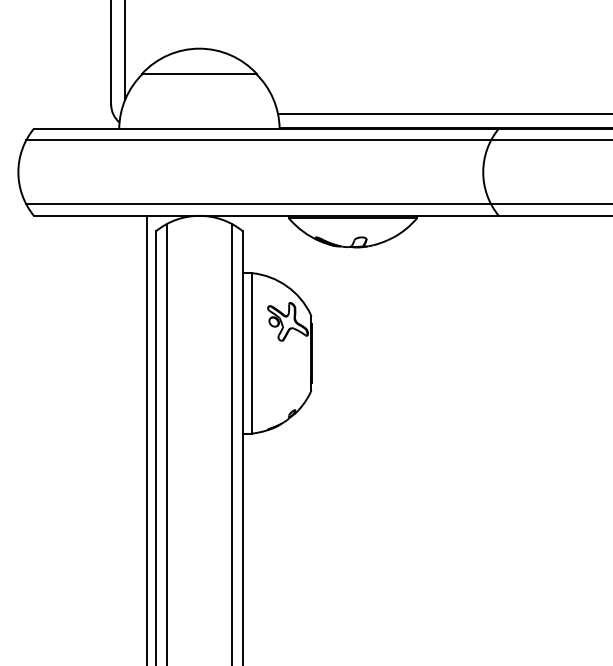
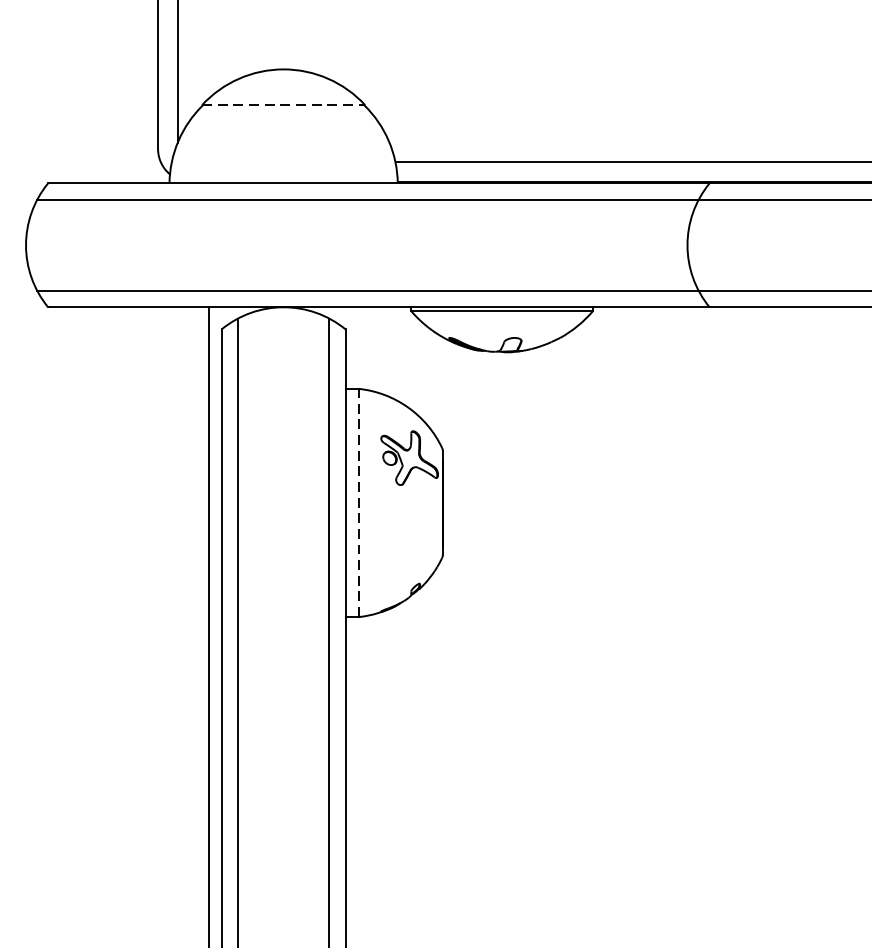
line: (199, 73) -> (283, 104), solid -> dashed
line: (252, 352) -> (359, 501), solid -> dashed

